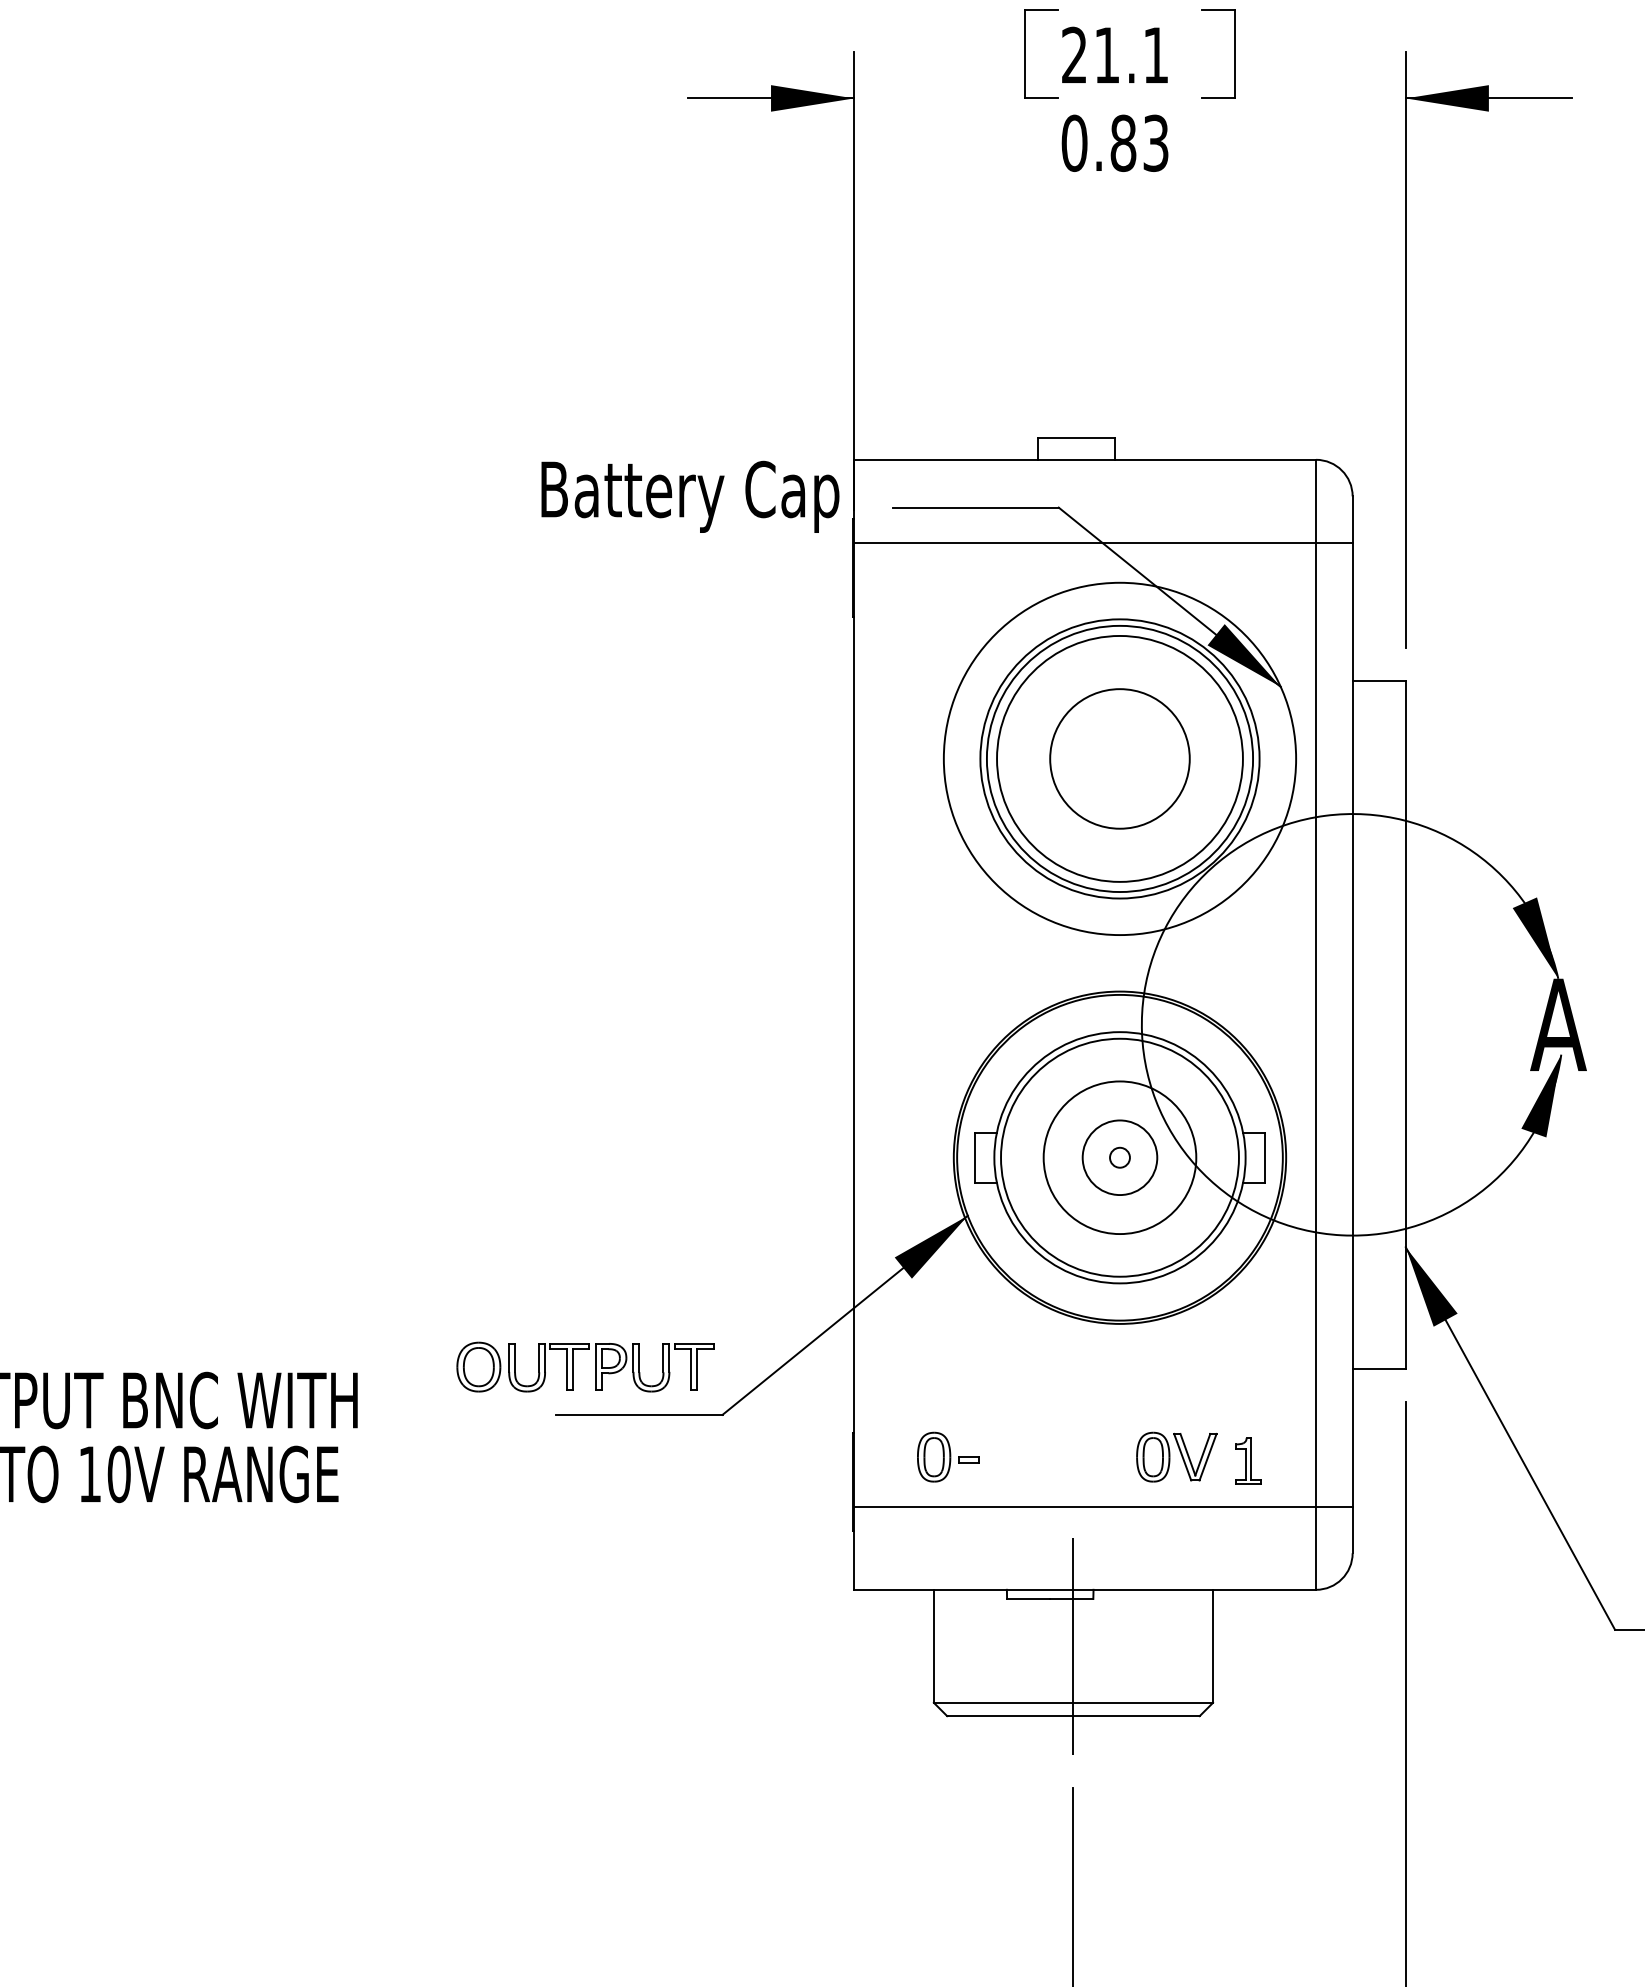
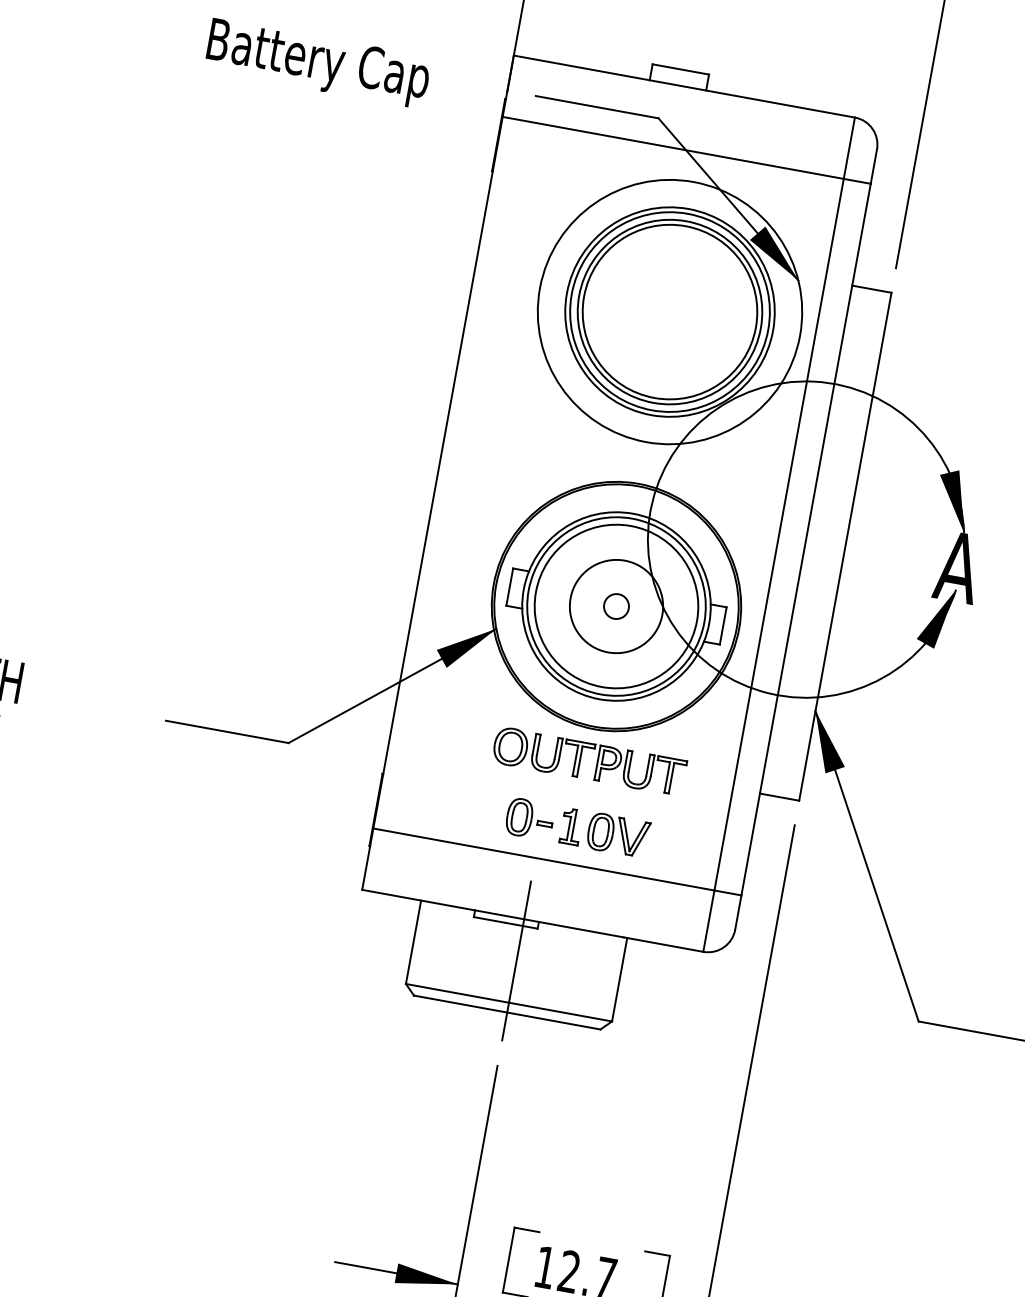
text: (690, 496) -> (318, 63), moved
circle: (1119, 758) -> (669, 311), size x1.67
circle: (1119, 1157) -> (616, 606), size x1.43
circle: (1119, 1157) -> (616, 606), size x1.67
circle: (1119, 1157) -> (616, 606), size x1.67
part: (595, 1366) -> (596, 762), moved
part: (948, 1456) -> (530, 818), moved
part: (1248, 1460) -> (571, 826), moved

